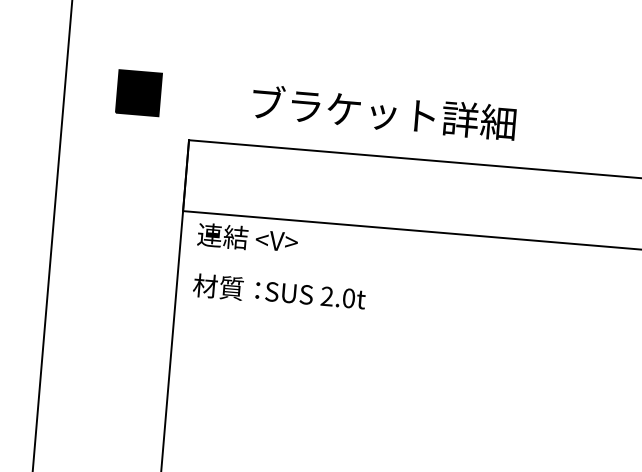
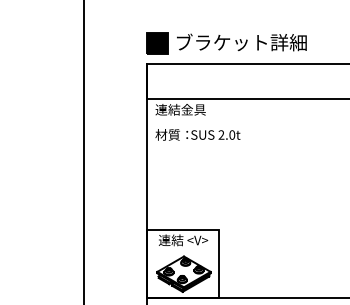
part: (138, 94) -> (157, 43), moved
text: (274, 240) -> (193, 109), 連結 <V> -> 連結金具

